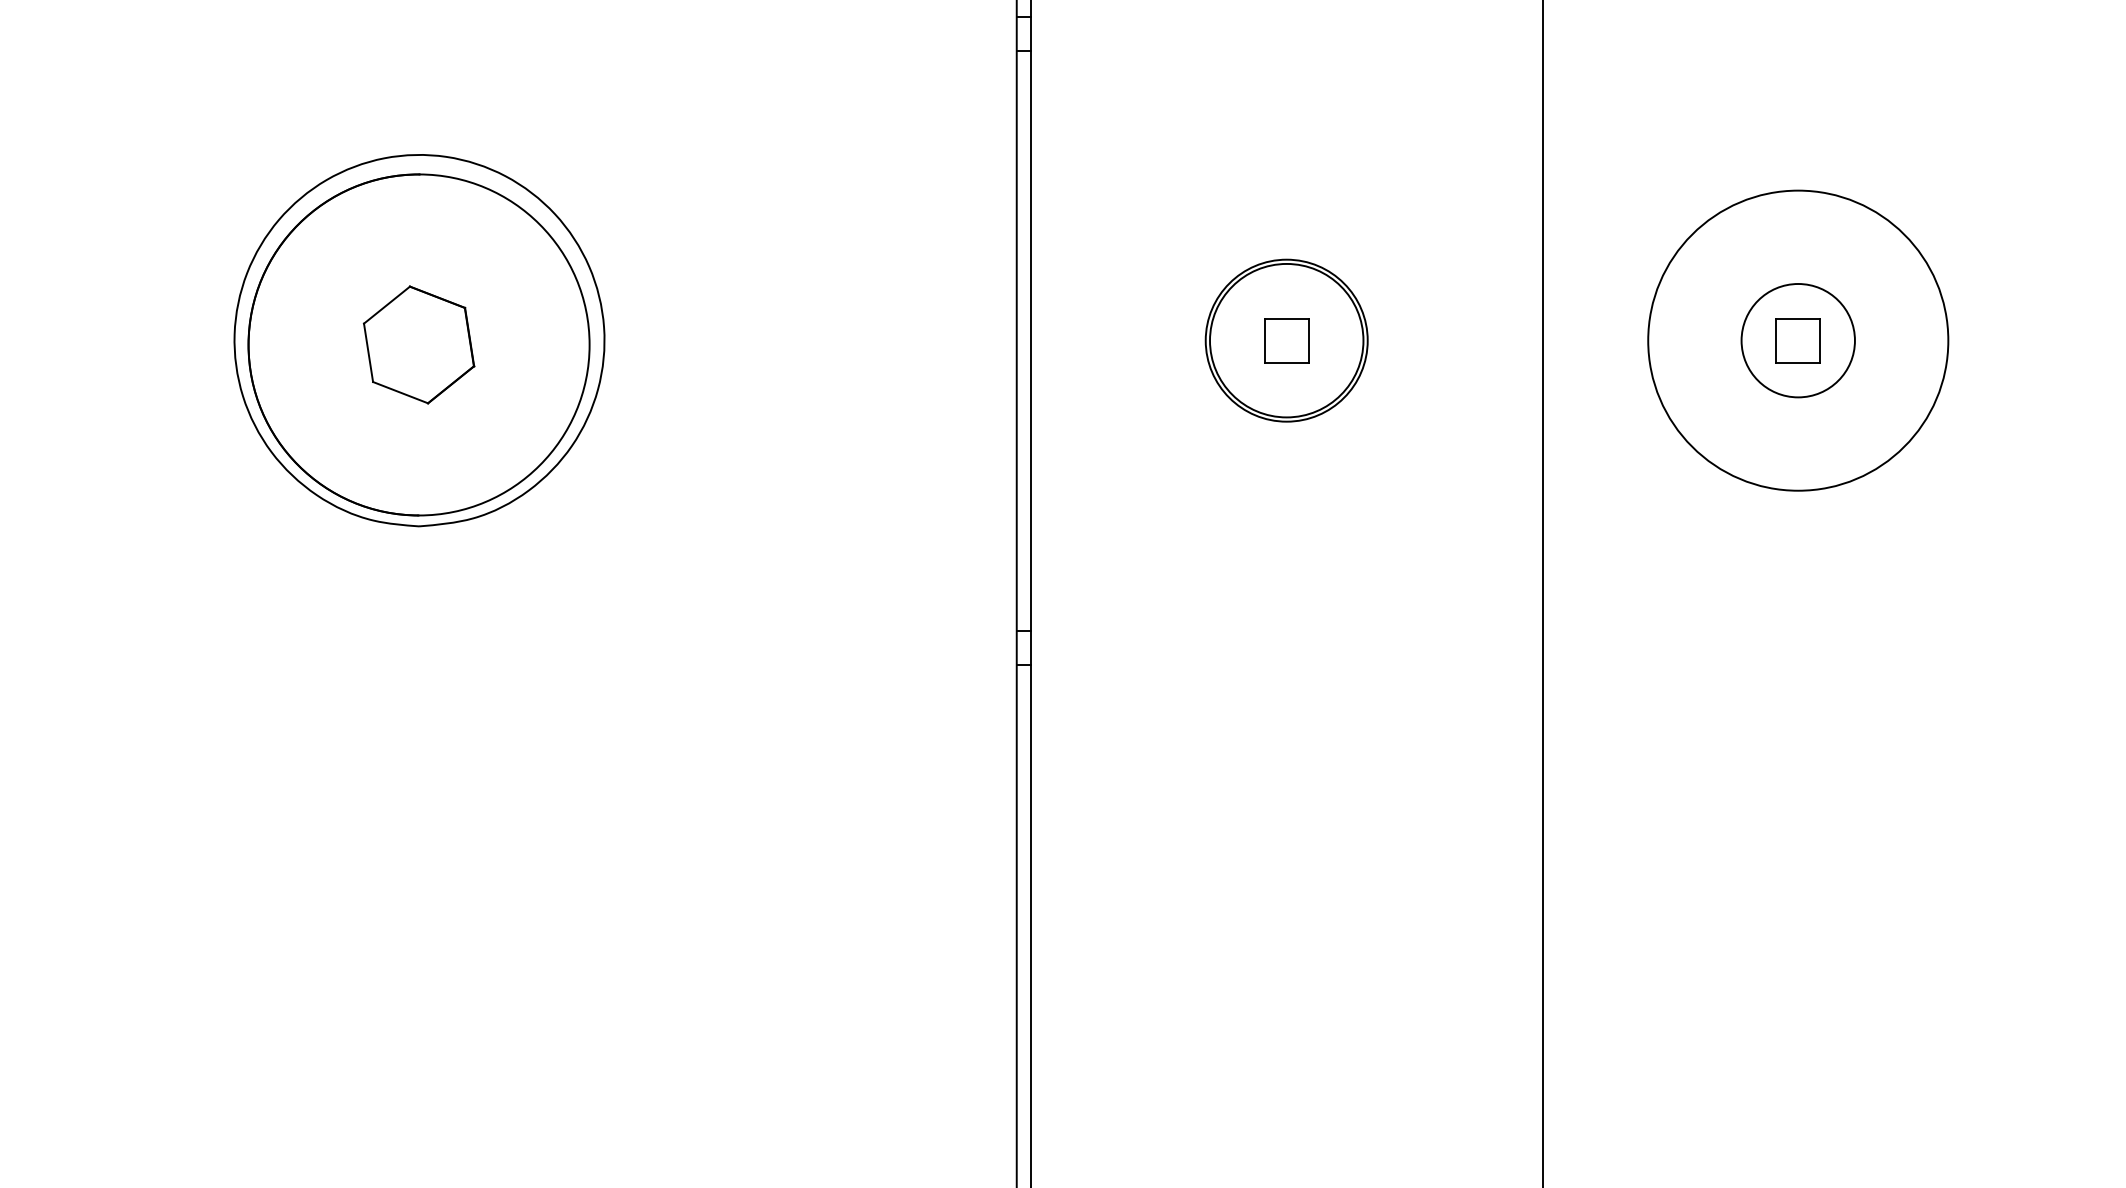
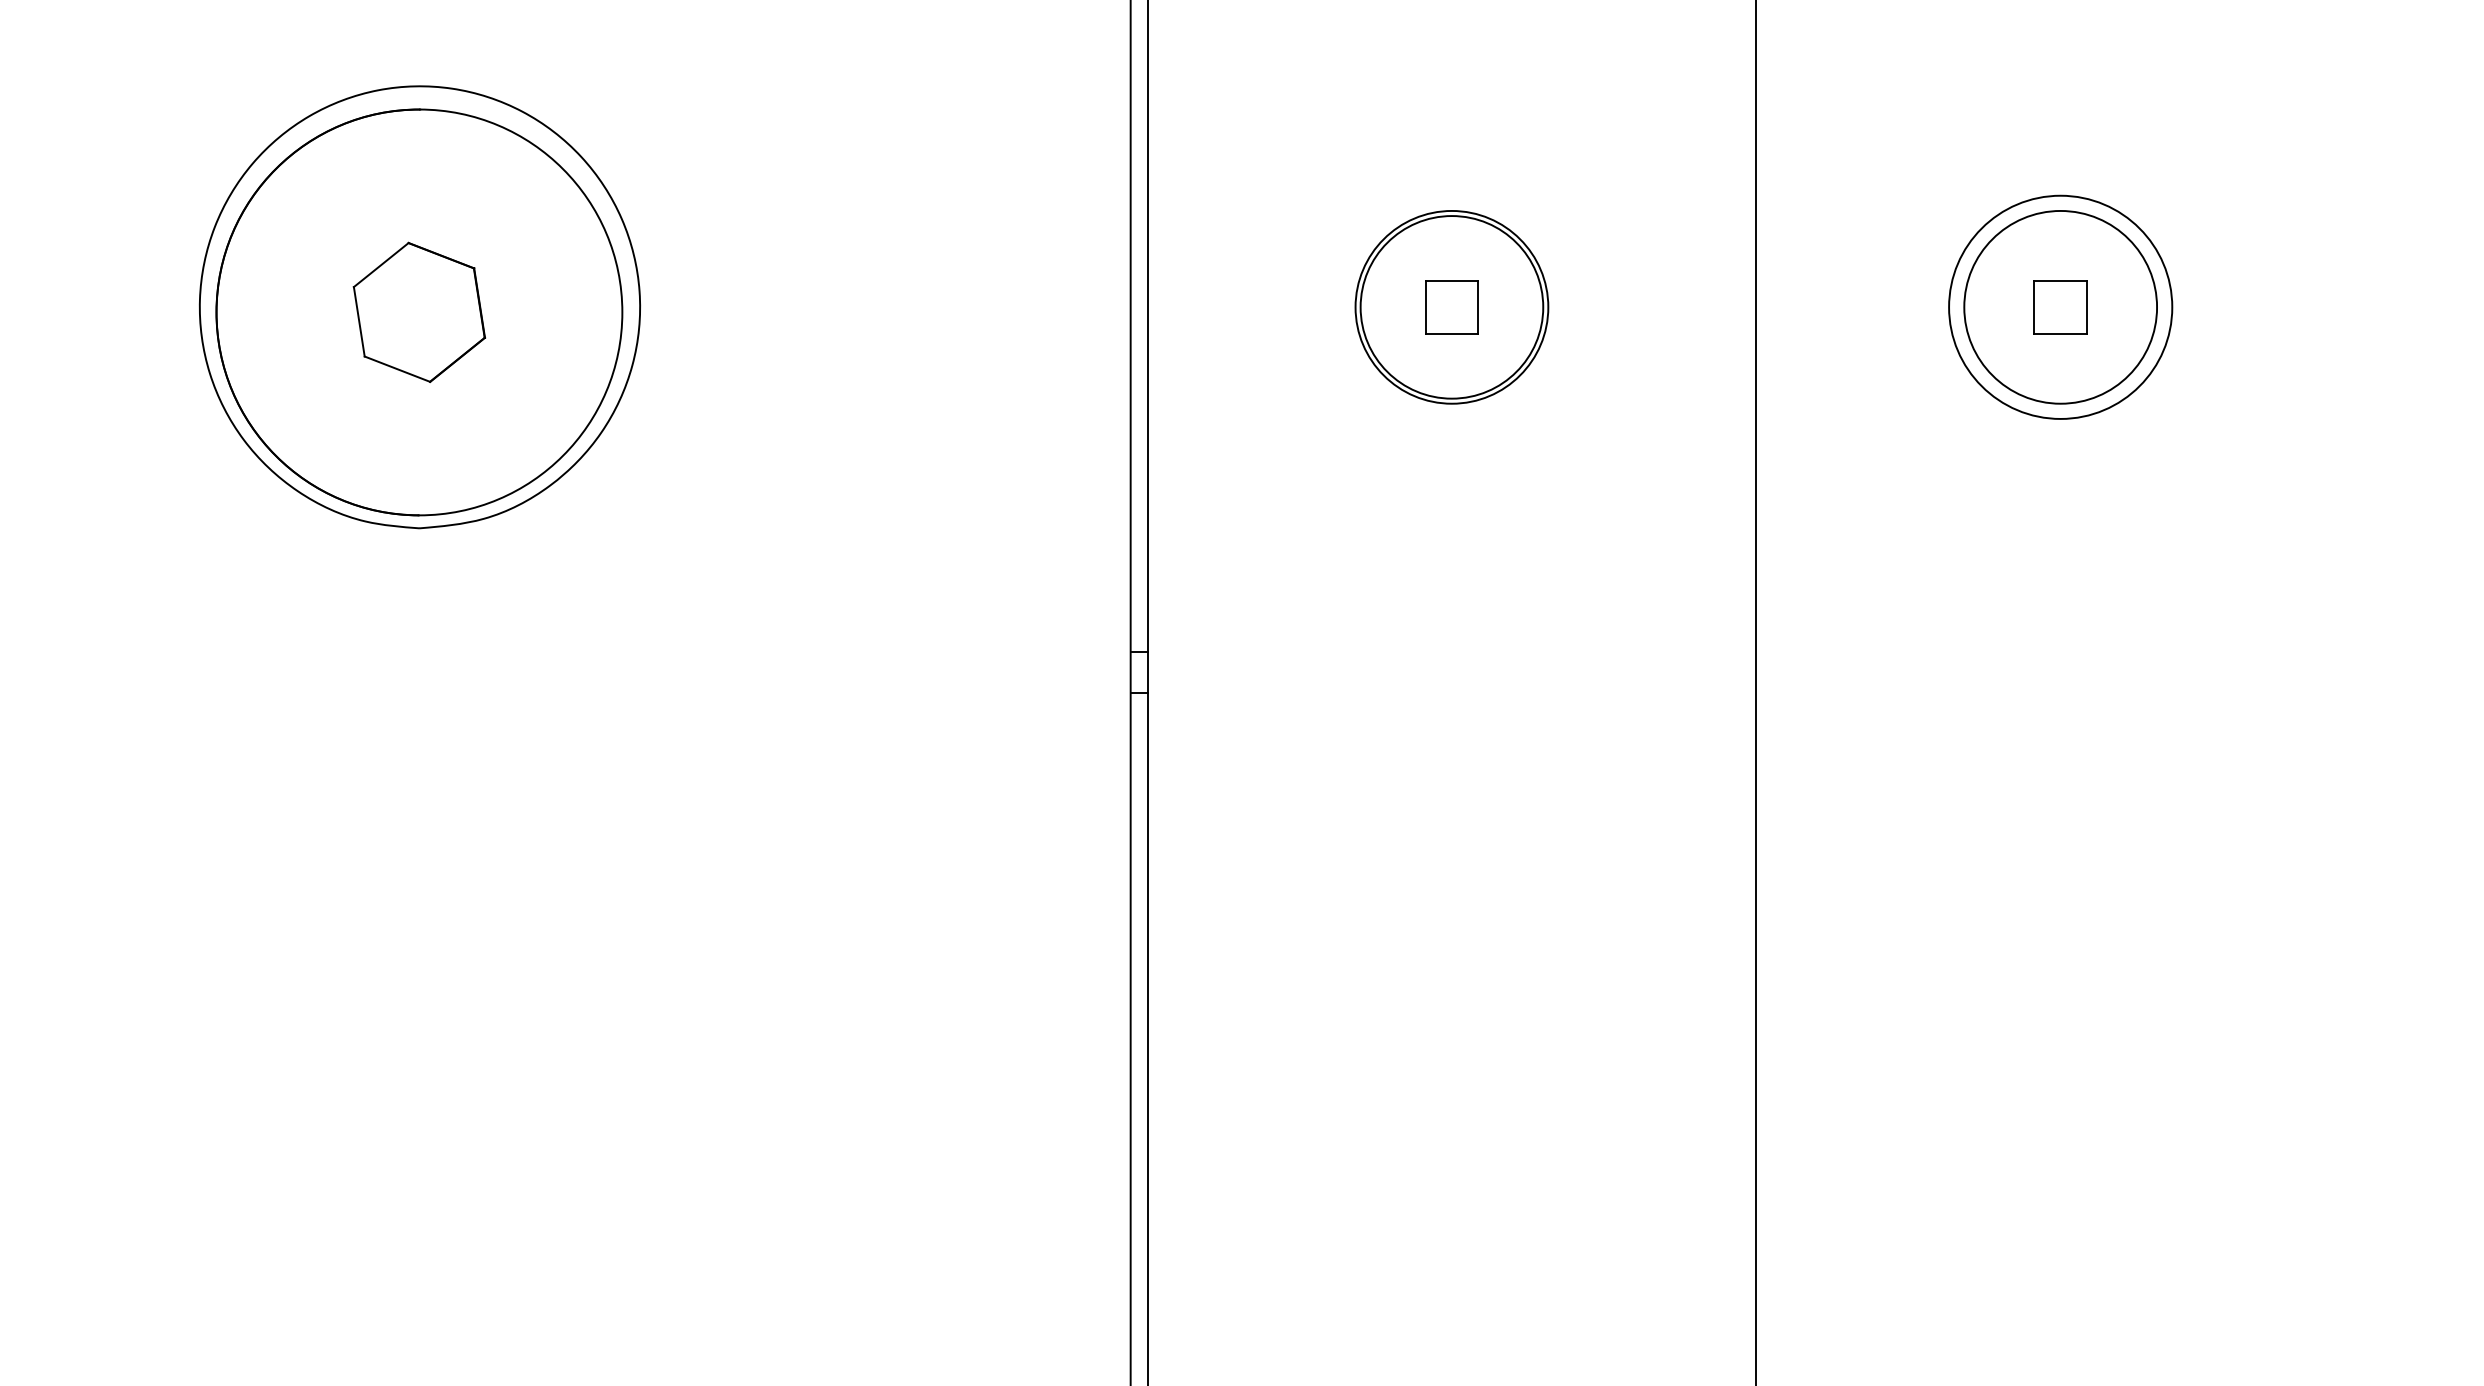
circle: (1798, 340) -> (2060, 307), size x0.62
circle: (1798, 340) -> (2060, 307), size x1.43

